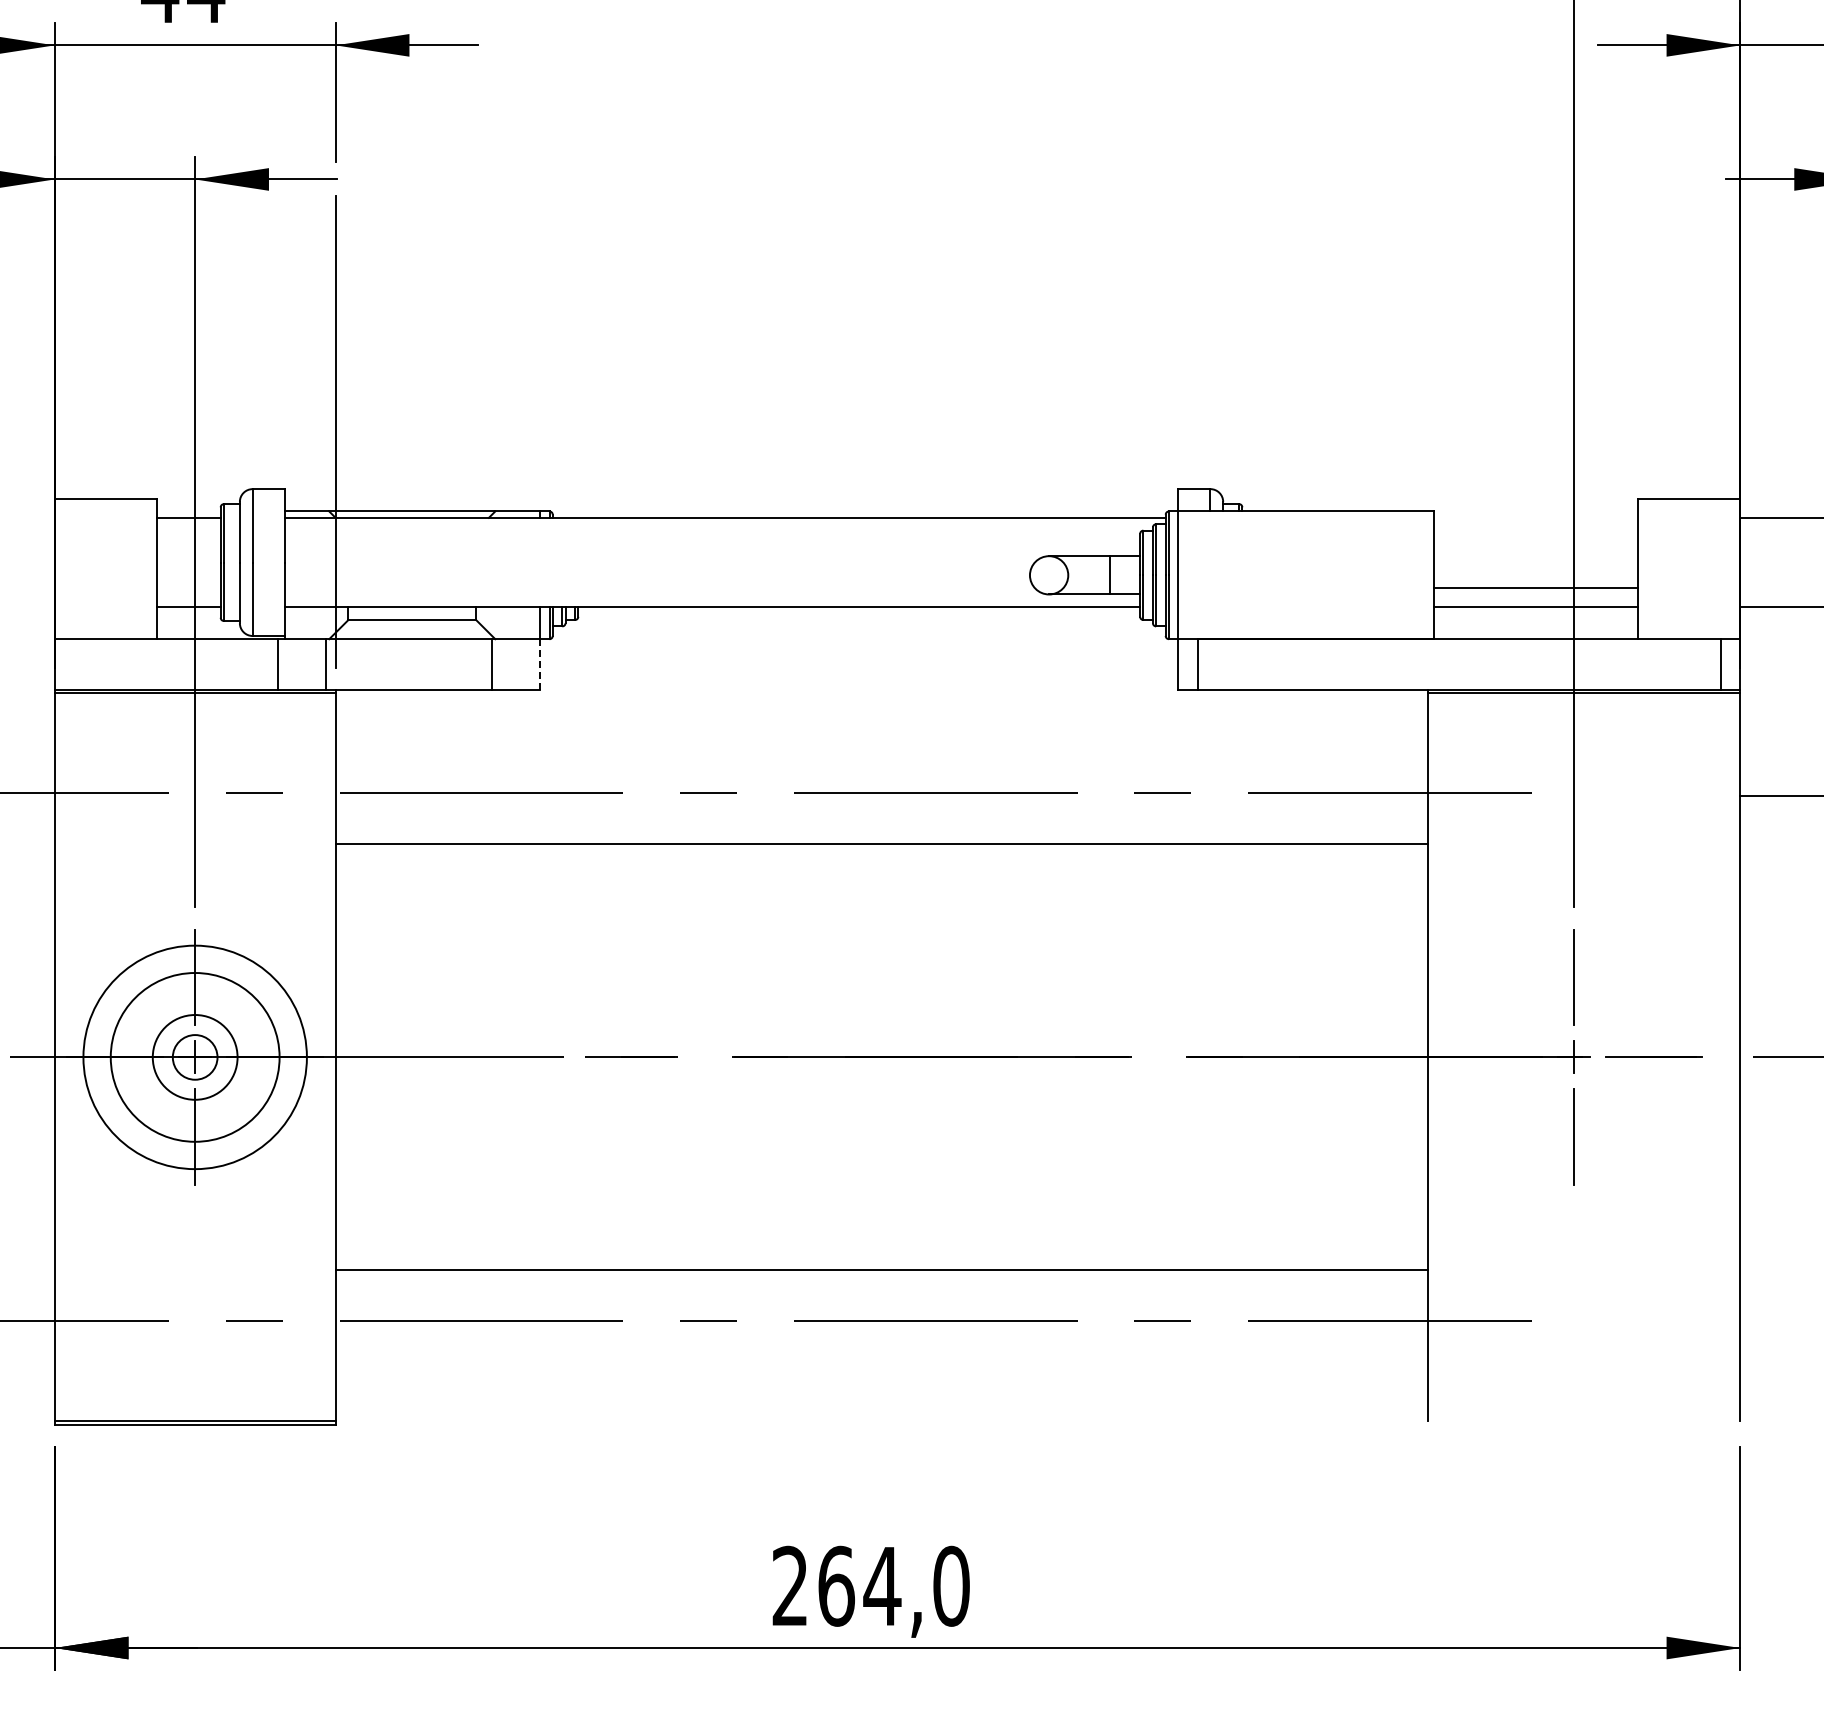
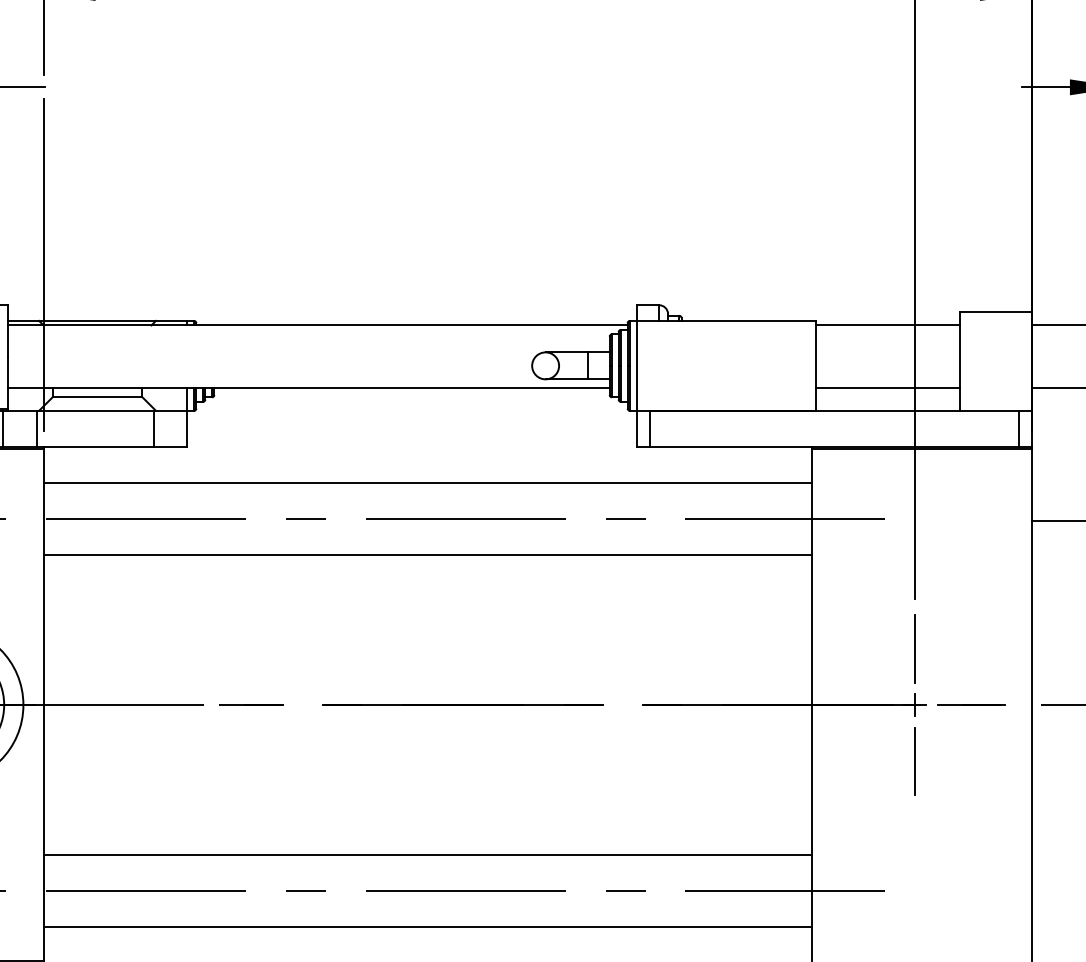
line: (1535, 587) -> (887, 325), moved
line: (539, 664) -> (187, 428), dashed -> solid
line: (881, 742) -> (427, 483), added
line: (881, 1372) -> (427, 926), added

